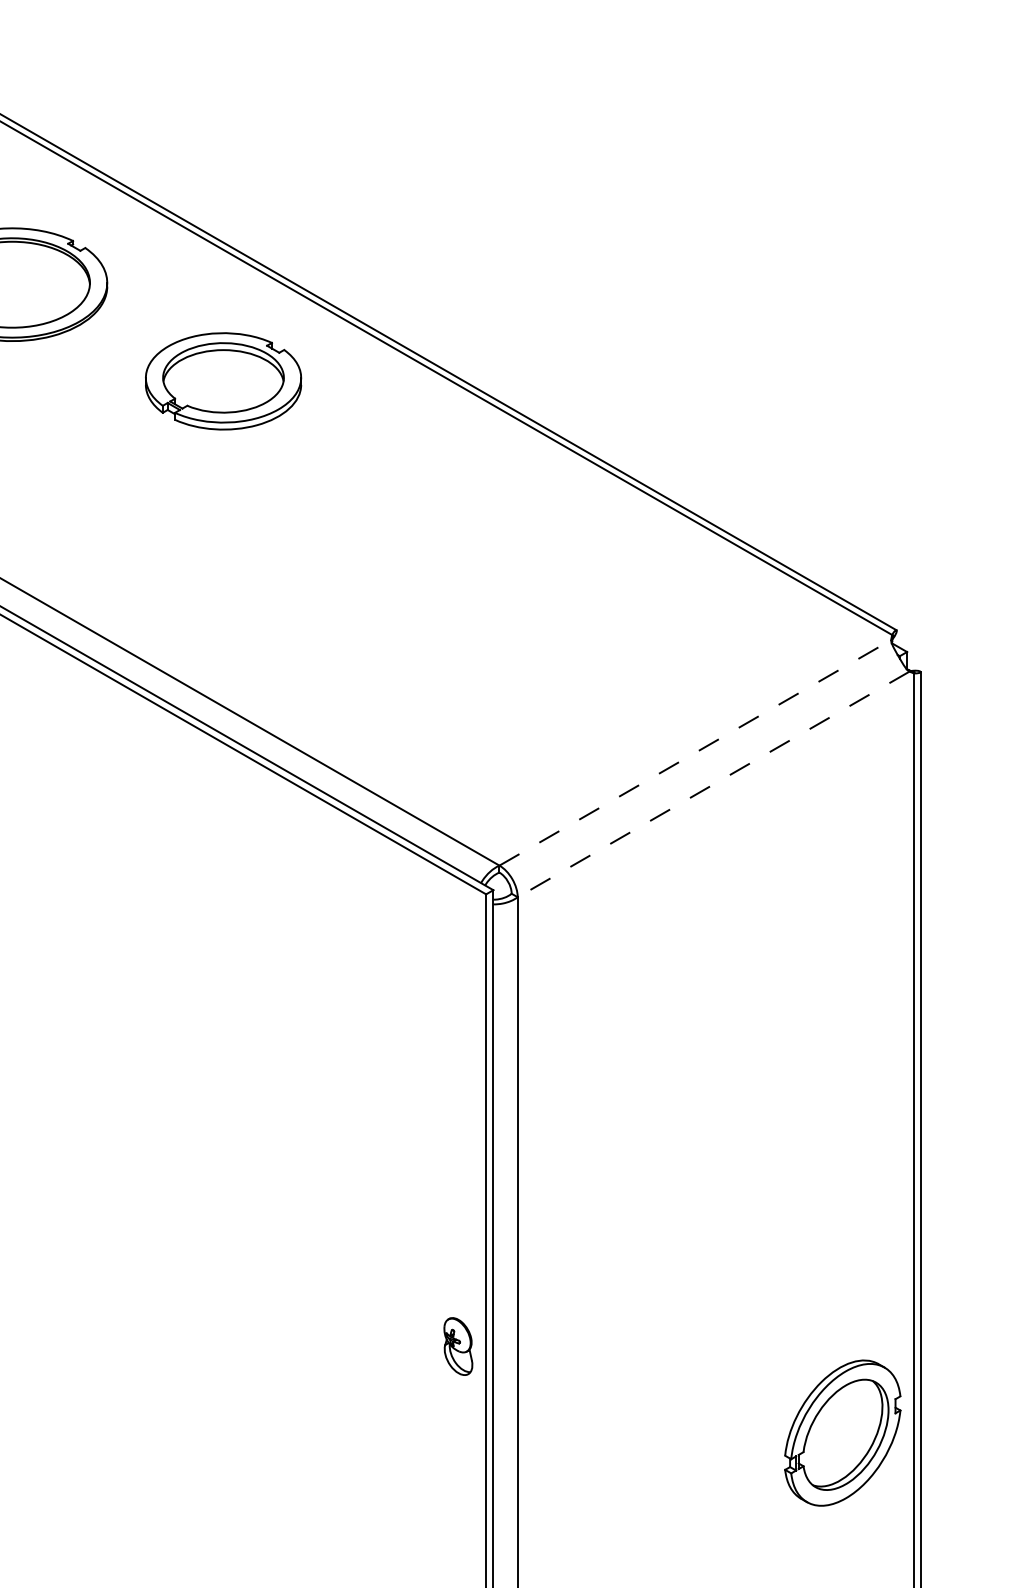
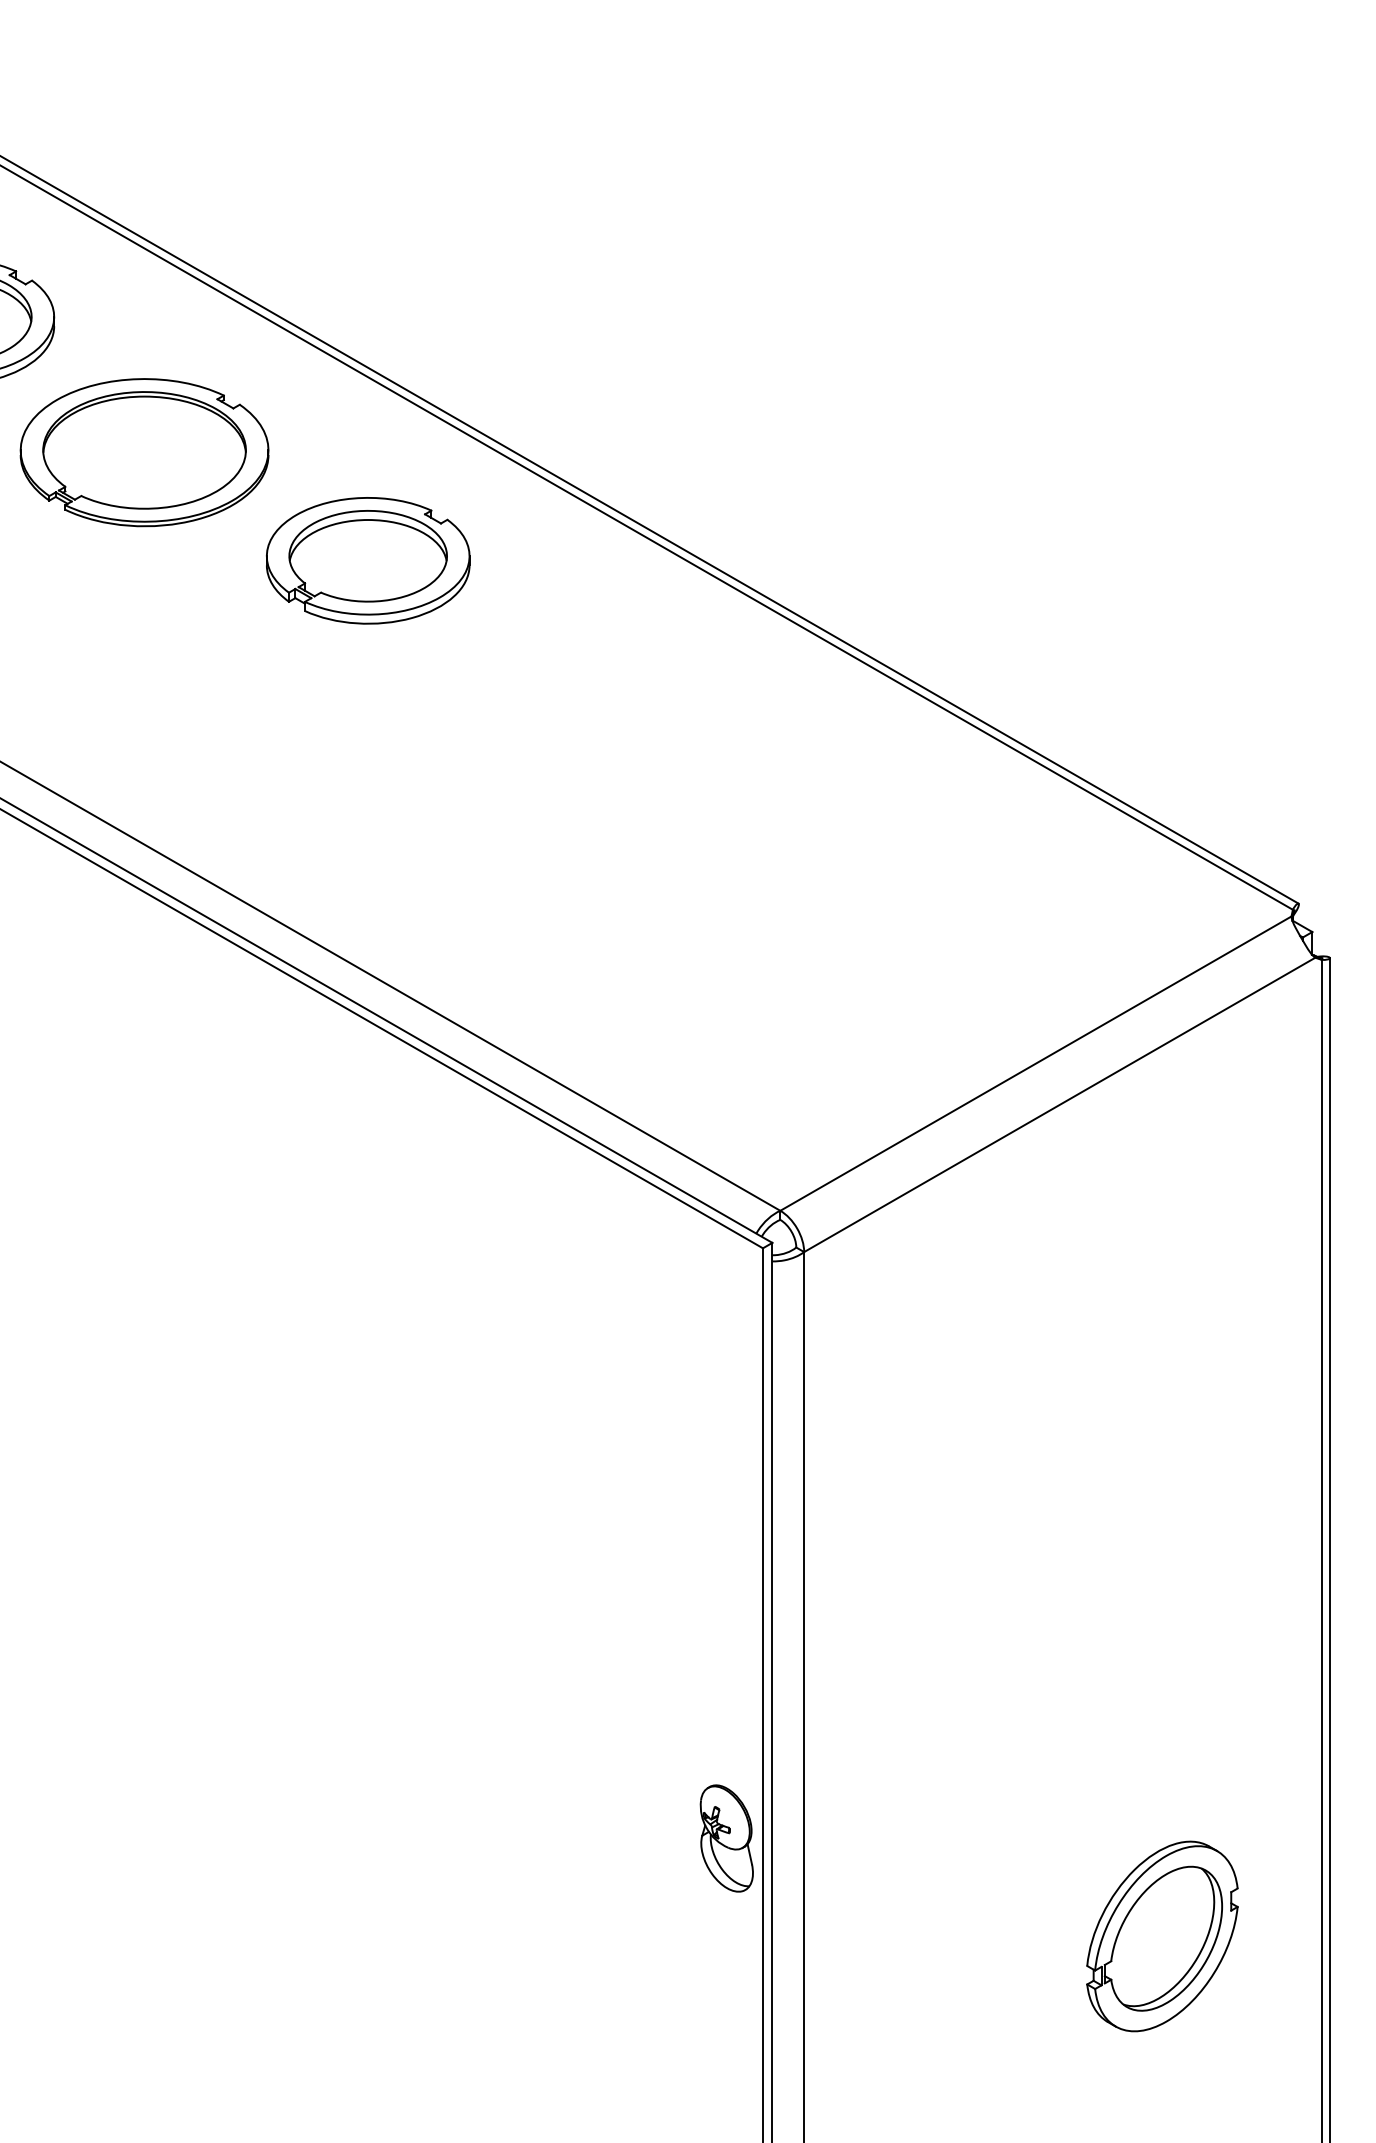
part: (223, 381) -> (368, 560), moved
line: (694, 752) -> (1035, 1063), dashed -> solid
line: (713, 784) -> (1059, 1104), dashed -> solid
part: (458, 1346) -> (726, 1838), size x1.43
part: (842, 1433) -> (1162, 1936), moved

